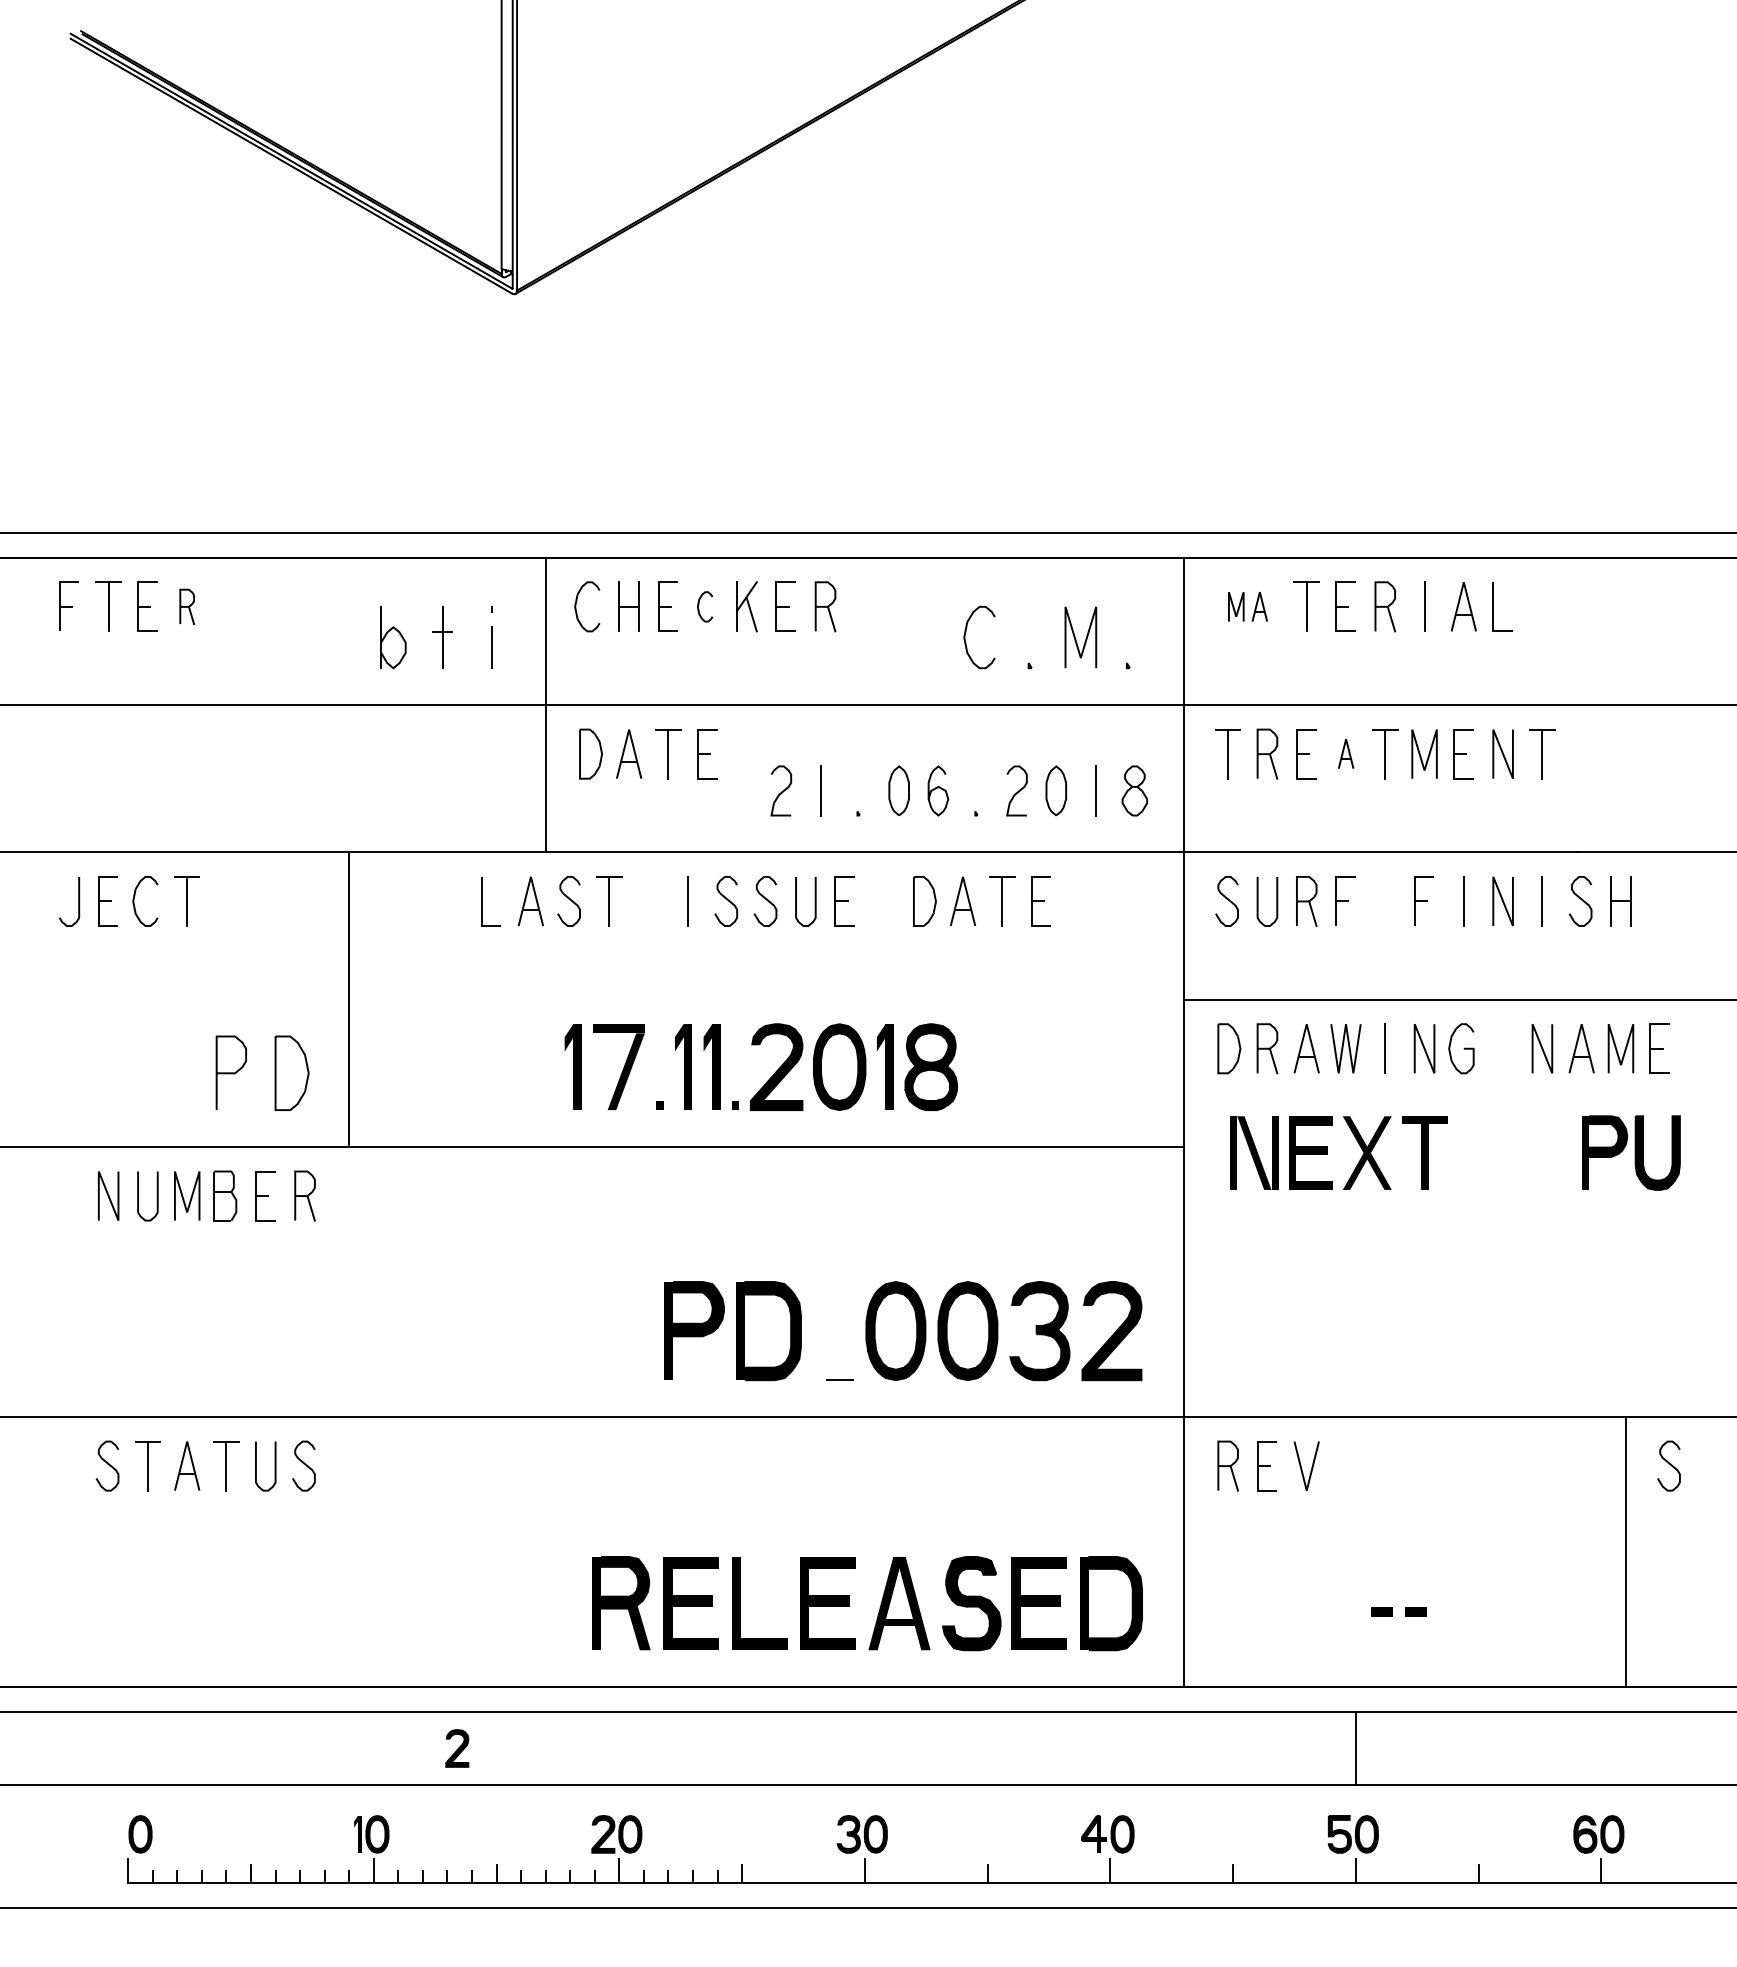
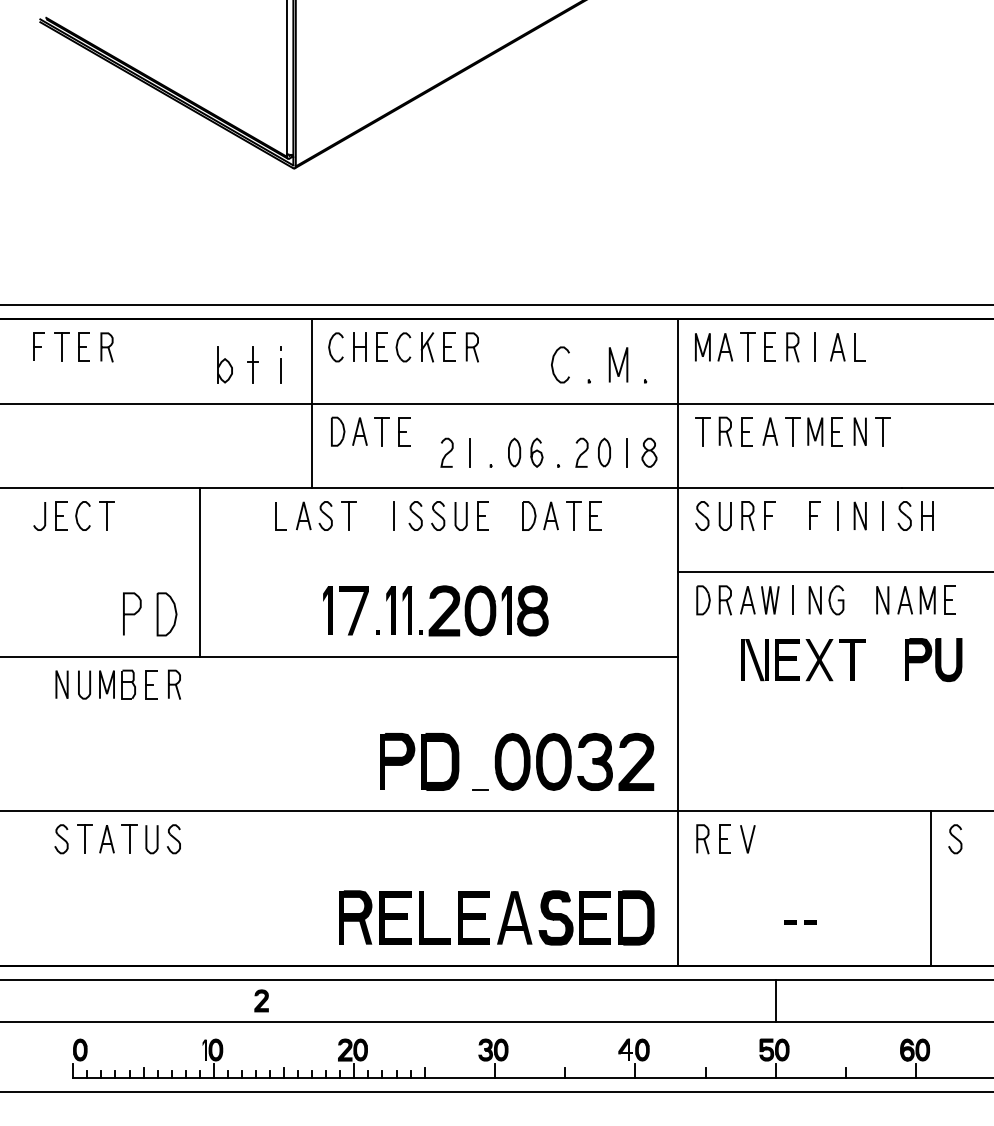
part: (186, 607) -> (106, 347), size x1.43
part: (705, 607) -> (403, 347), size x1.67
part: (1248, 607) -> (714, 347), size x1.67
part: (1346, 753) -> (770, 431), size x1.67
part: (1327, 1153) -> (796, 660), moved

